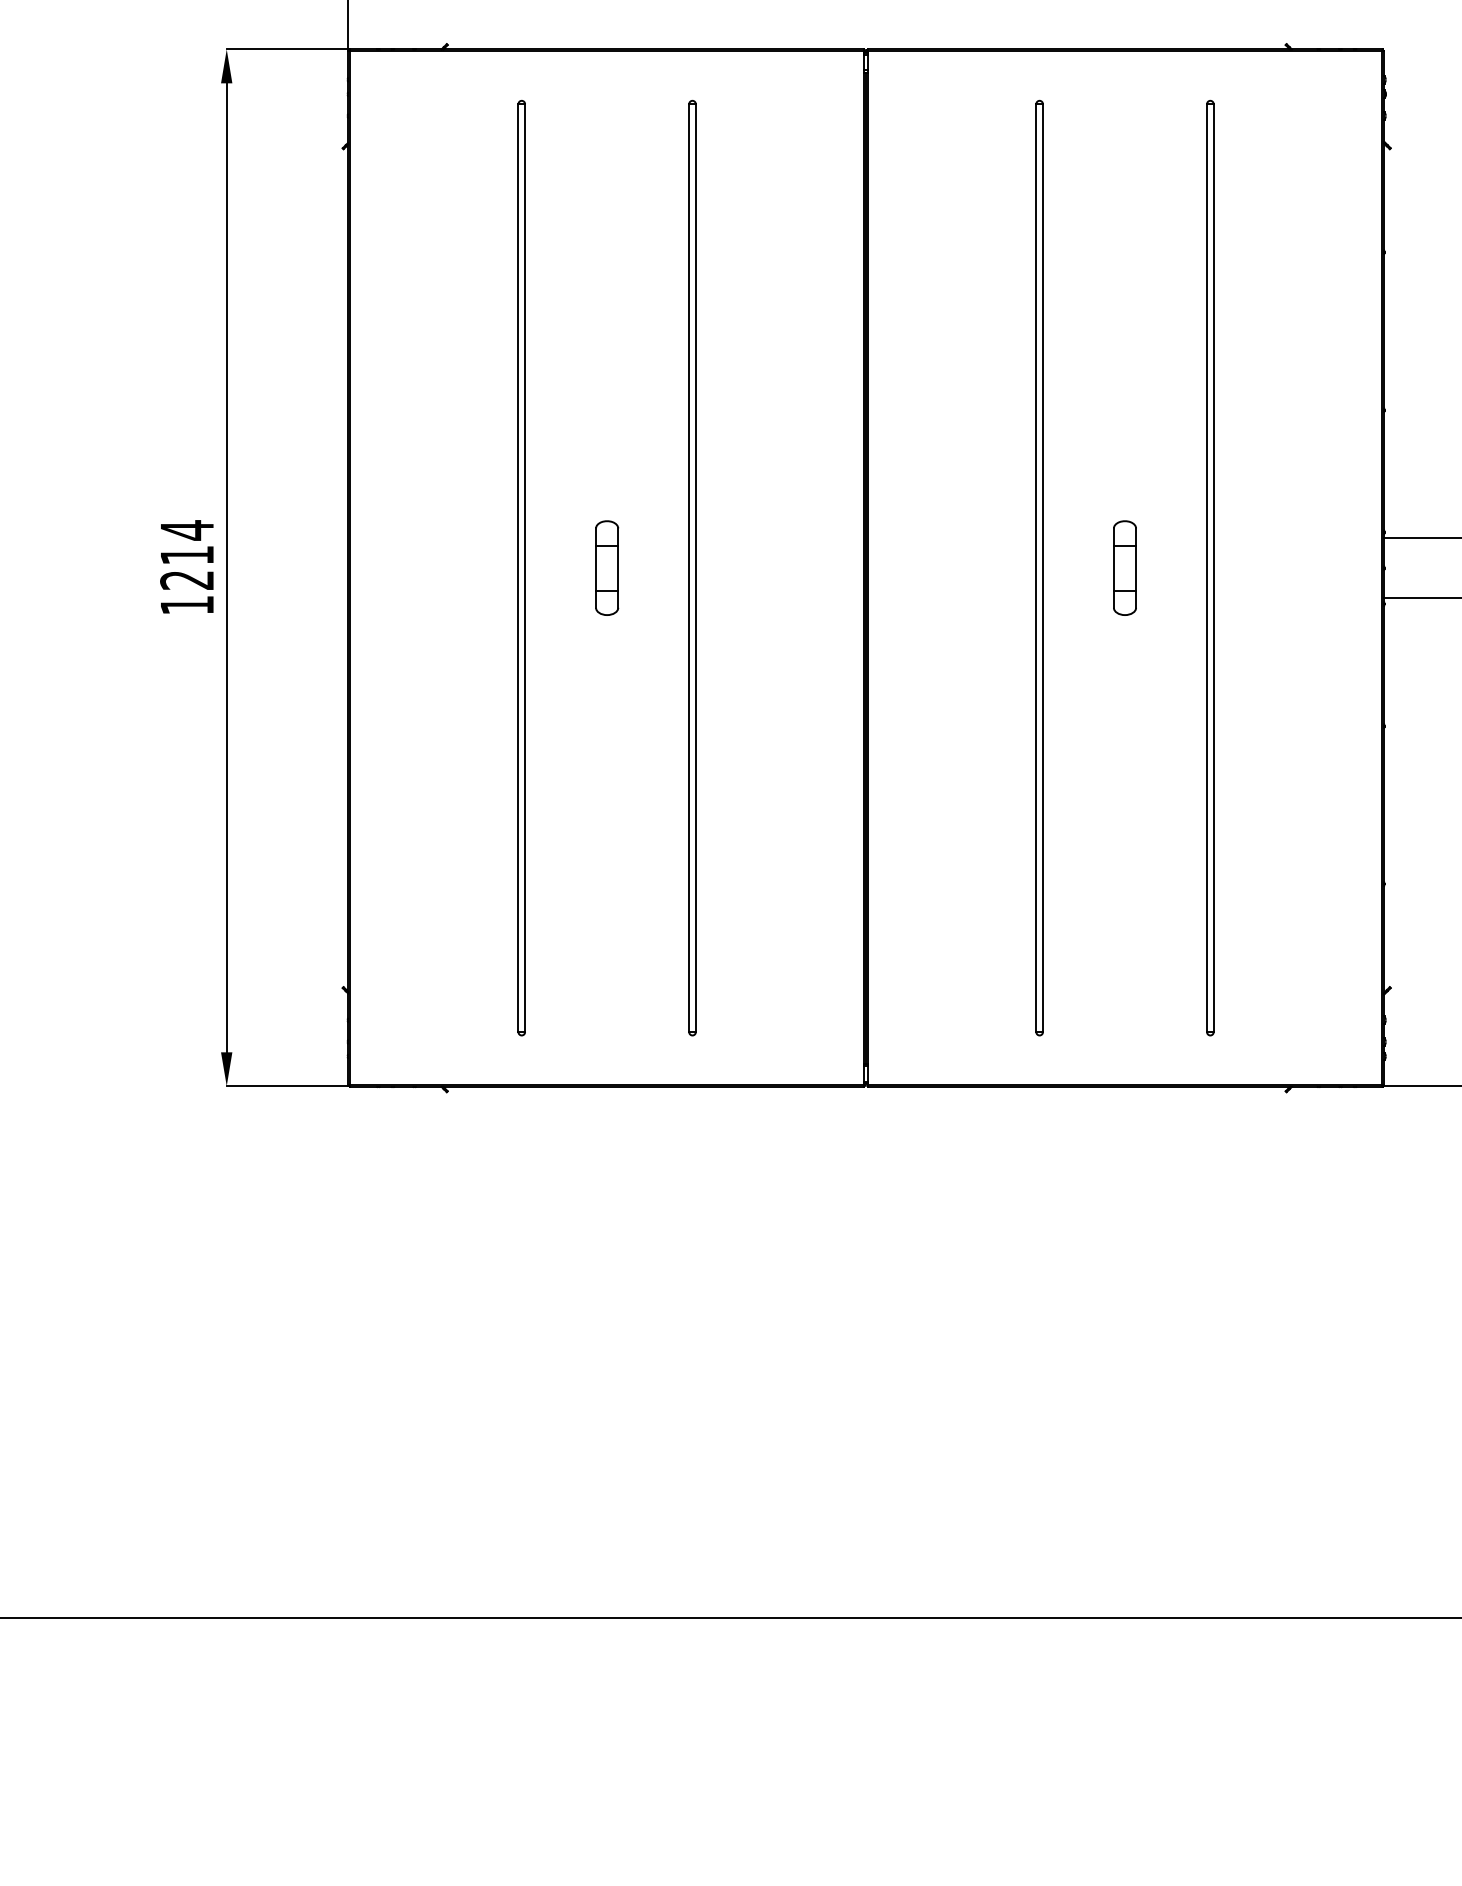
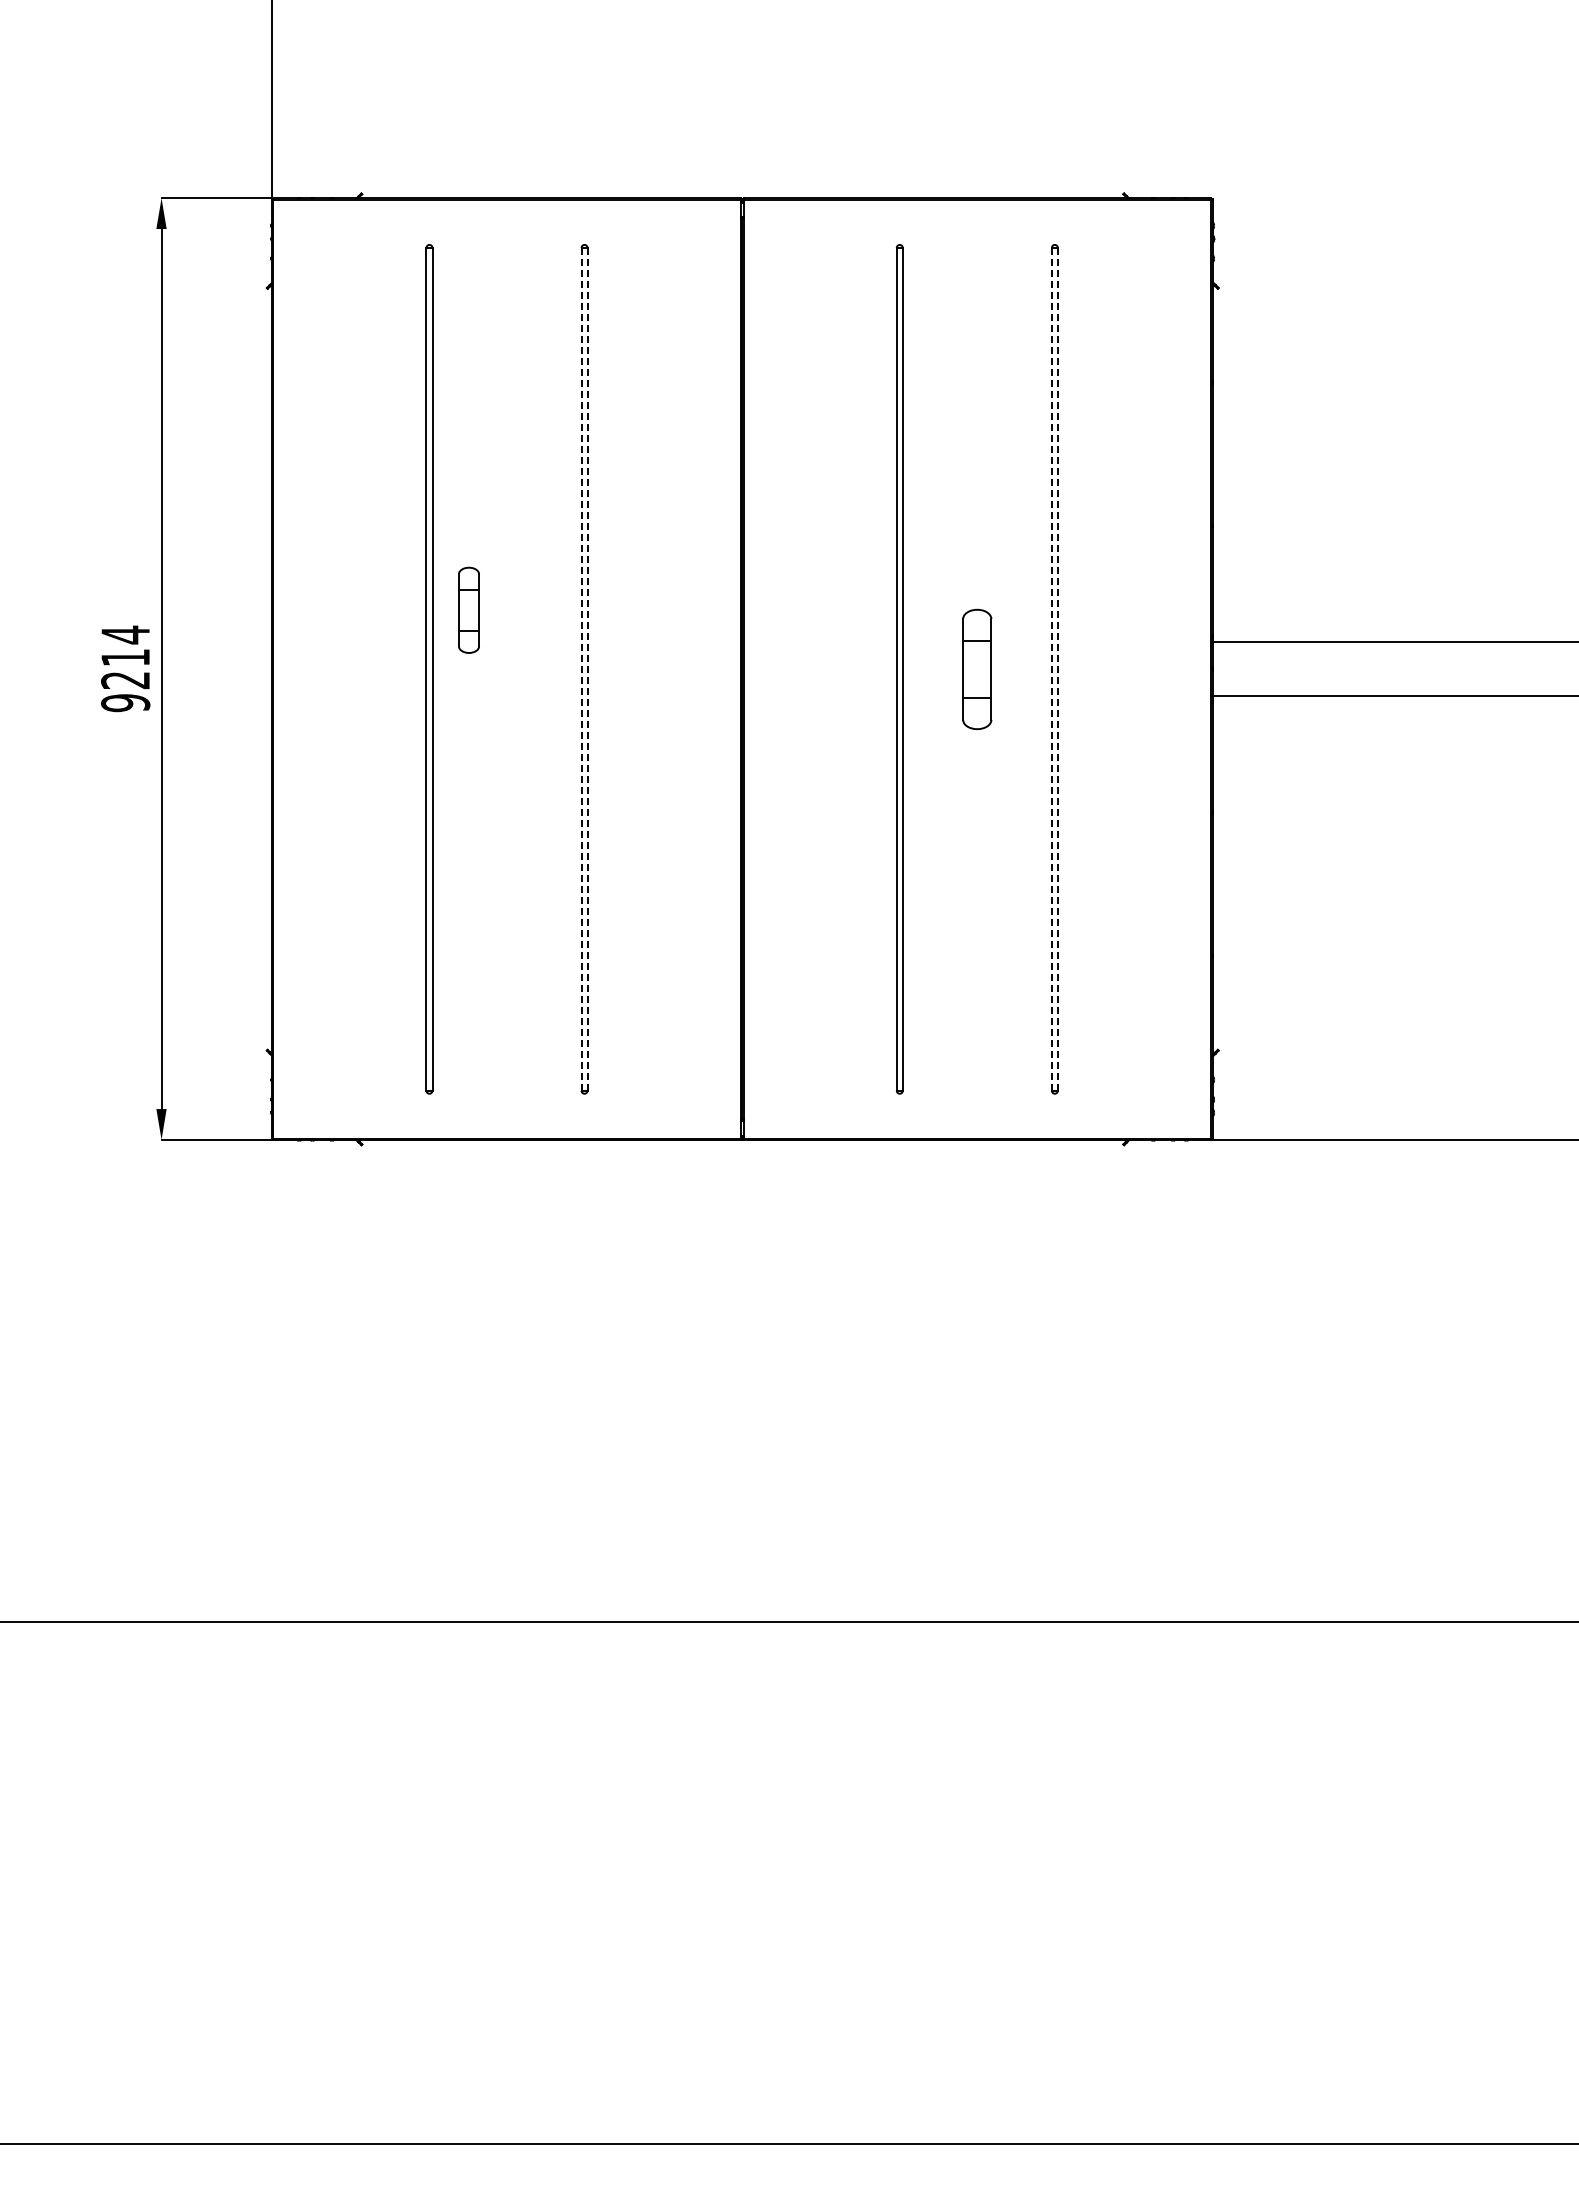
part: (606, 567) -> (468, 609), moved
line: (689, 567) -> (581, 668), solid -> dashed
part: (1125, 567) -> (977, 668), size x1.4
line: (1206, 567) -> (1051, 668), solid -> dashed
line: (695, 568) -> (587, 669), solid -> dashed
line: (1213, 568) -> (1057, 669), solid -> dashed
text: (187, 605) -> (125, 703), 1214 -> 9214

